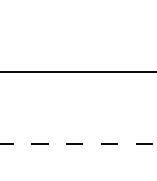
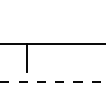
line: (13, 97) -> (27, 57), added

